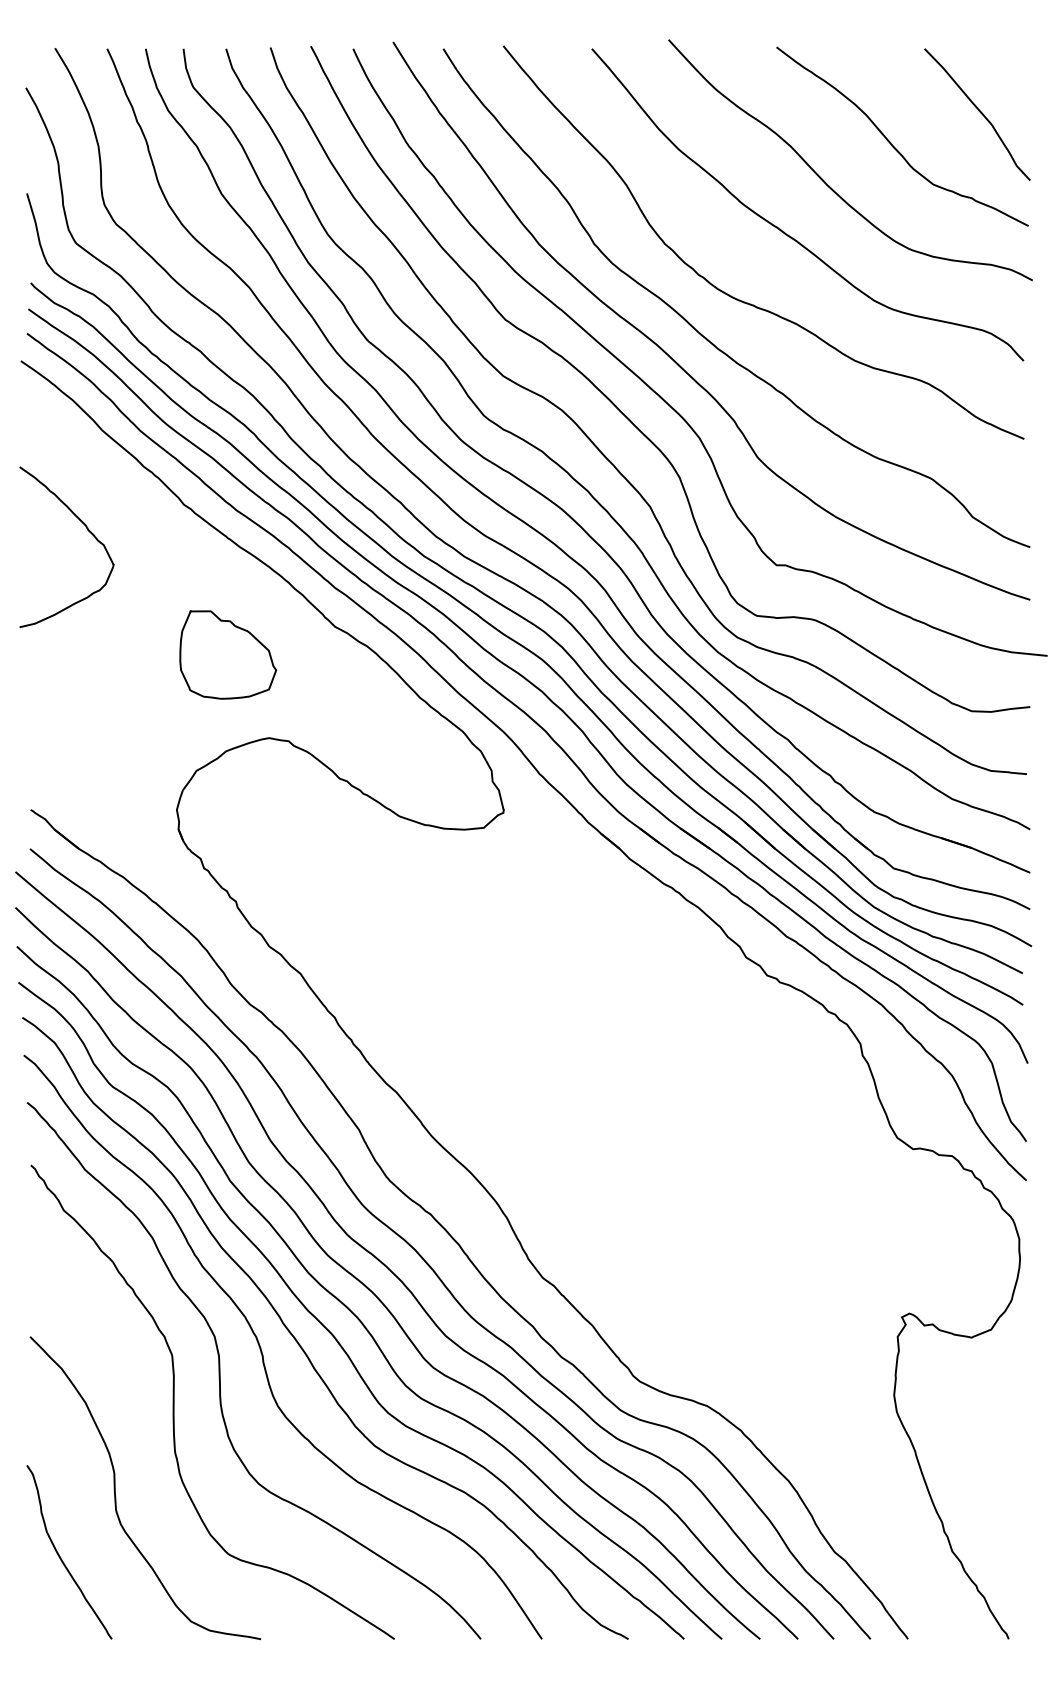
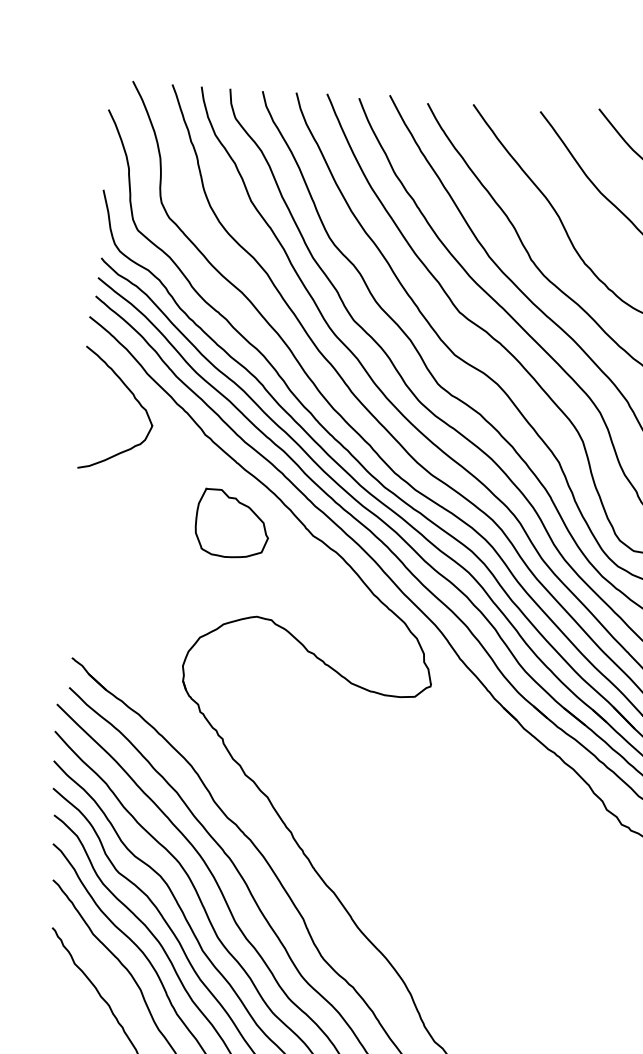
curve: (87, 530) -> (134, 398), moved
part: (228, 654) -> (232, 523), moved

